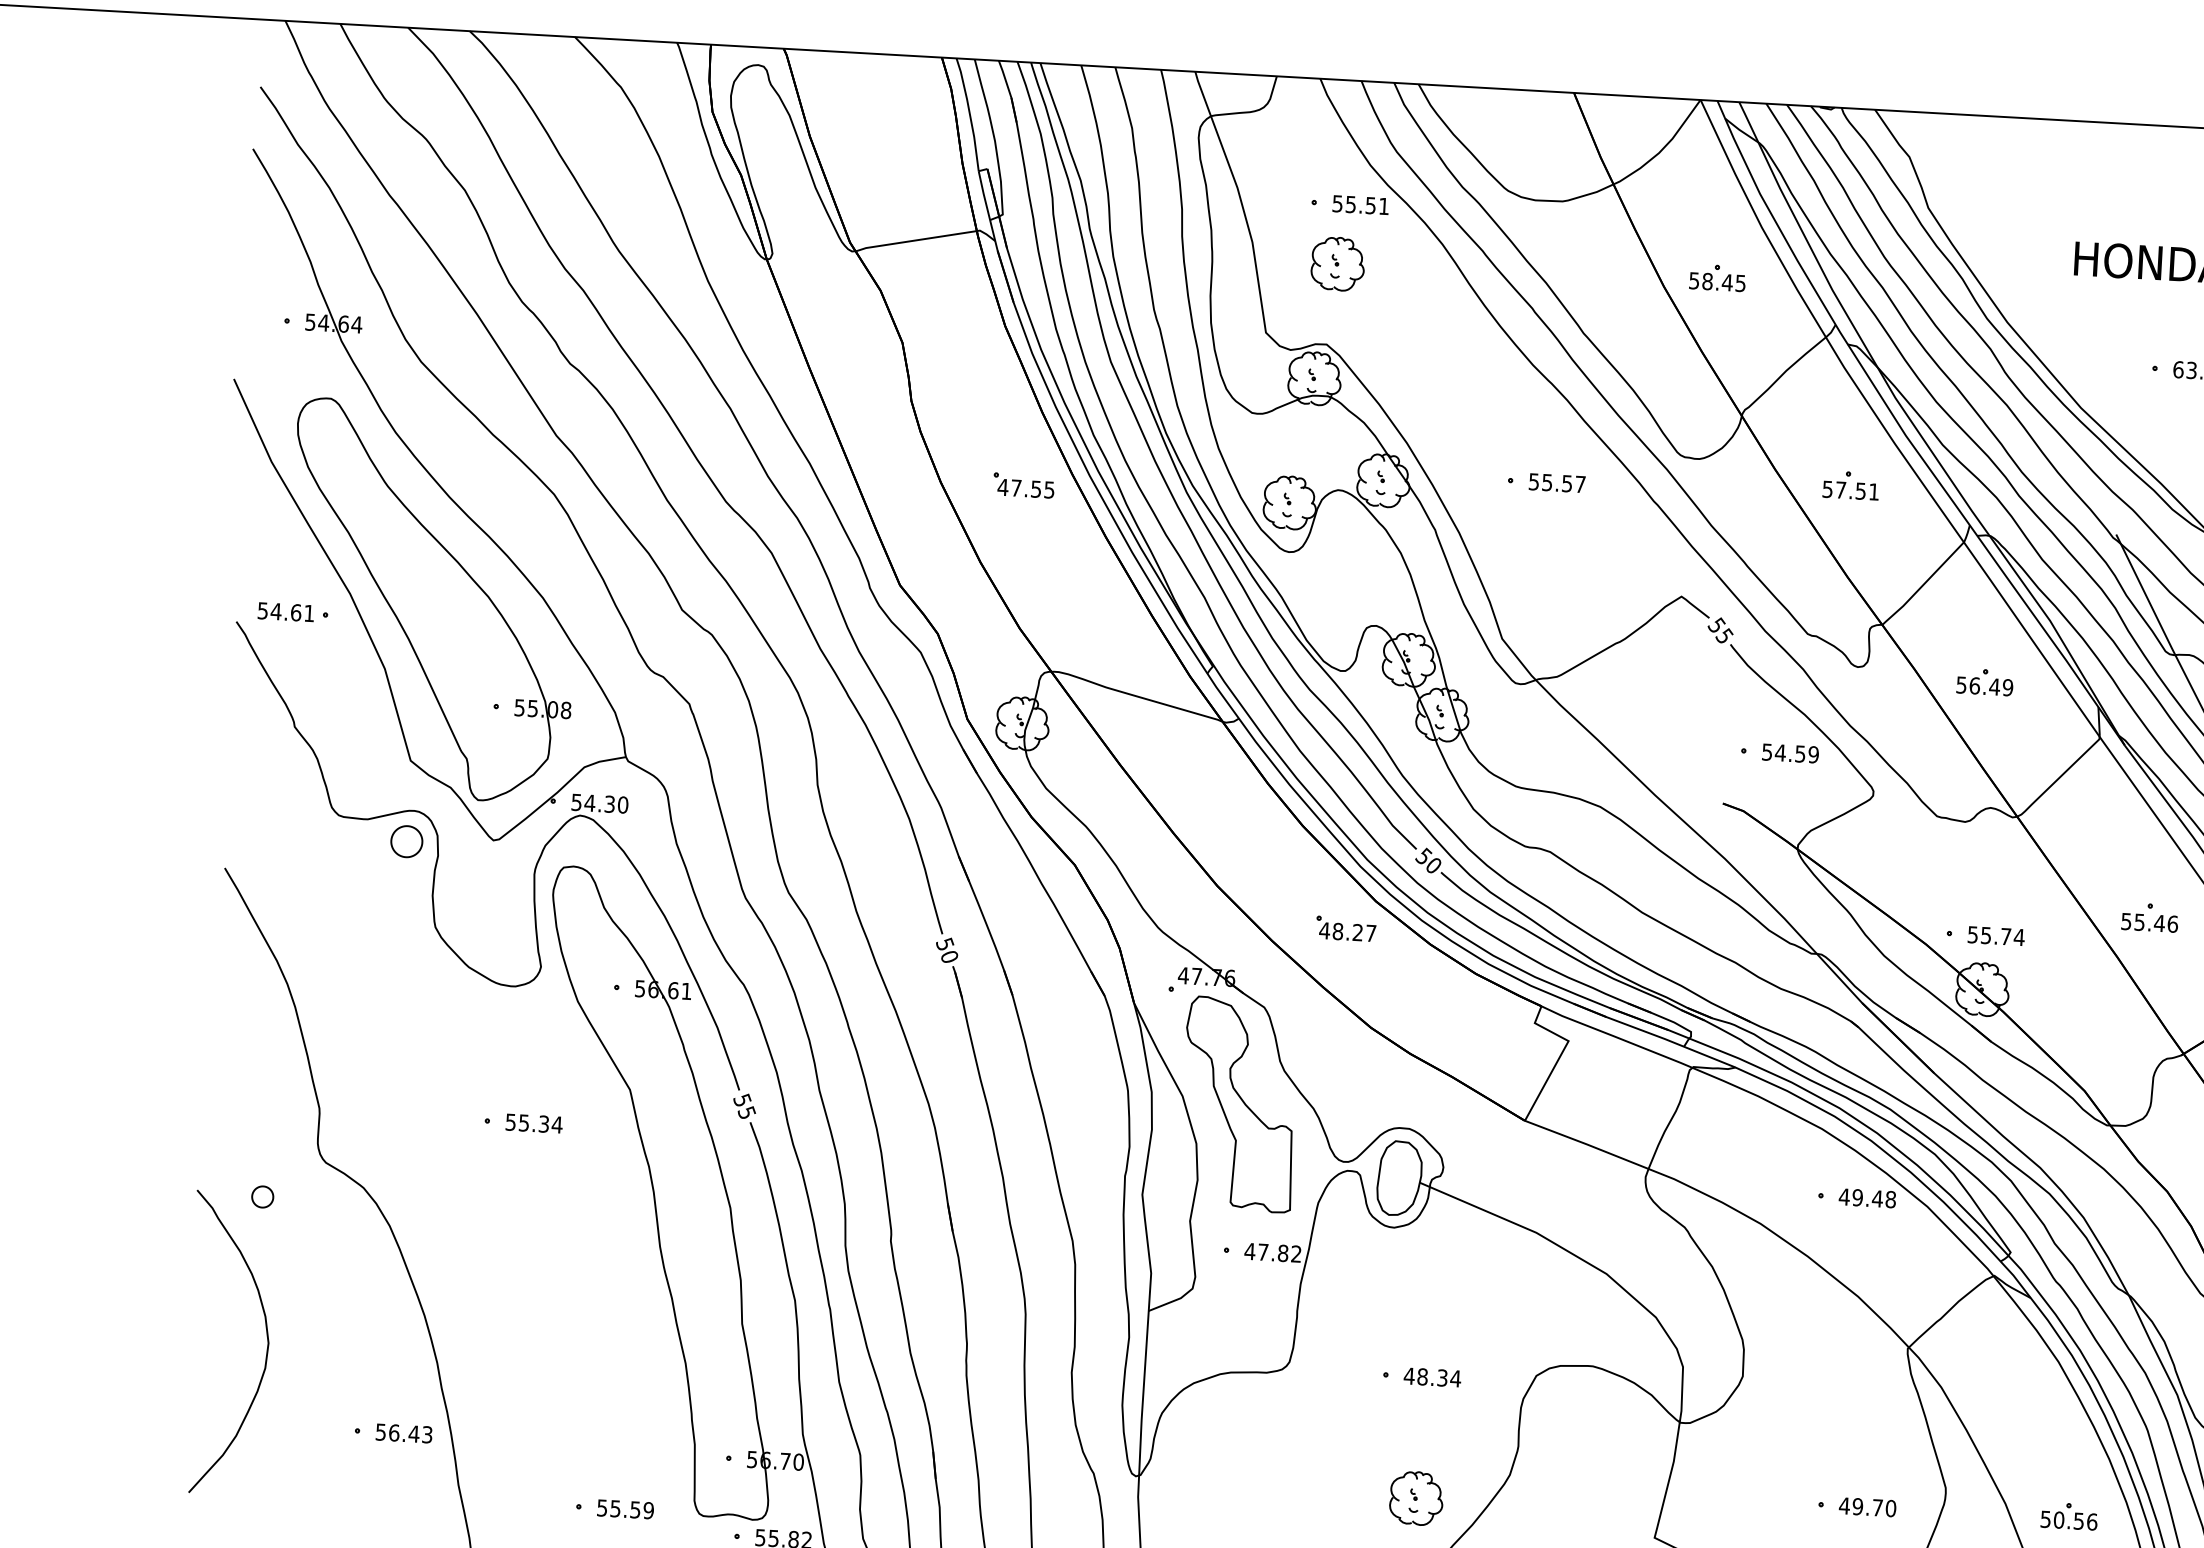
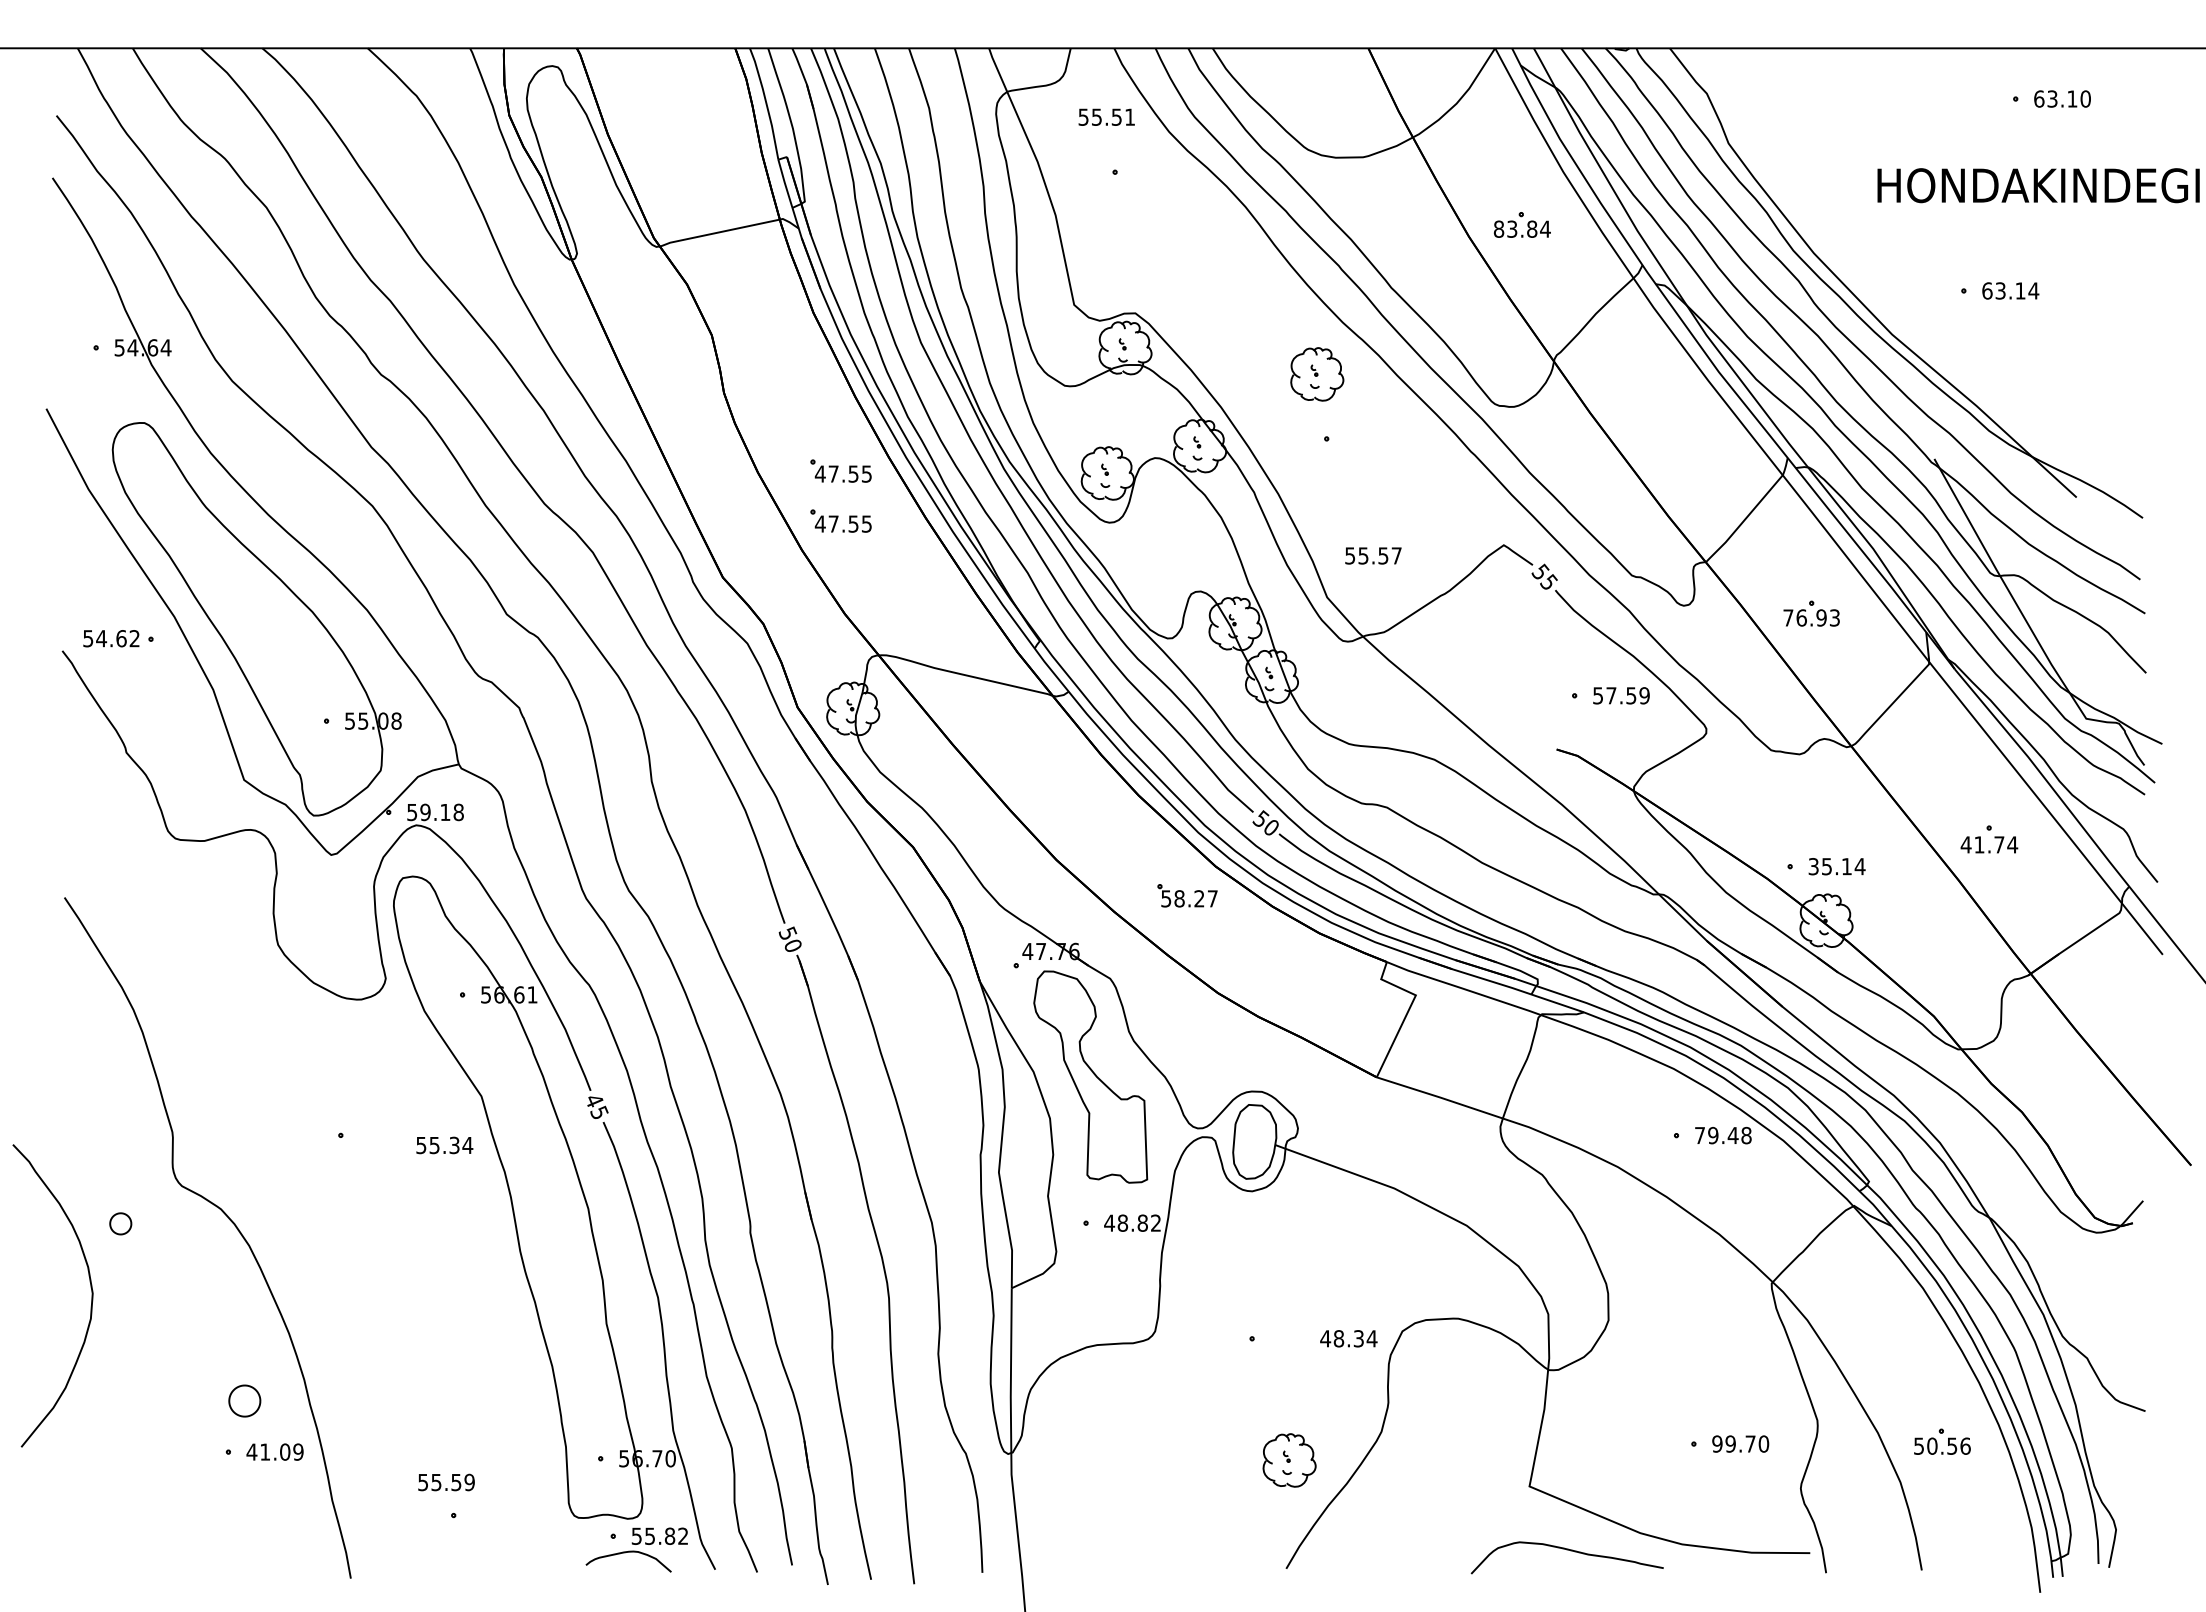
text: (1360, 204) -> (1106, 116), moved
part: (1338, 264) -> (1317, 374), moved
text: (1716, 281) -> (1521, 228), 58.45 -> 83.84
text: (1557, 482) -> (1373, 555), moved
part: (1851, 485) -> (1667, 424), removed
part: (1020, 534) -> (840, 520), added
text: (309, 613) -> (134, 638), 54.61 -> 54.62
text: (1984, 685) -> (1811, 617), 56.49 -> 76.93
text: (1779, 752) -> (1610, 695), 54.59 -> 57.59
text: (605, 804) -> (441, 812), 54.30 -> 59.18
part: (406, 841) -> (244, 1400), moved
text: (2149, 922) -> (1989, 844), 55.46 -> 41.74
text: (1324, 930) -> (1165, 898), 48.27 -> 58.27
text: (1989, 935) -> (1830, 866), 55.74 -> 35.14
text: (742, 1100) -> (594, 1100), 55 -> 45
text: (533, 1123) -> (444, 1145), moved
text: (1843, 1196) -> (1699, 1135), 49.48 -> 79.48
text: (1262, 1251) -> (1122, 1222), 47.82 -> 48.82
curve: (266, 1337) -> (90, 1287), moved
text: (1432, 1377) -> (1348, 1338), moved
text: (403, 1432) -> (274, 1451), 56.43 -> 41.09
text: (1843, 1505) -> (1716, 1443), 49.70 -> 99.70
text: (625, 1509) -> (446, 1482), moved

